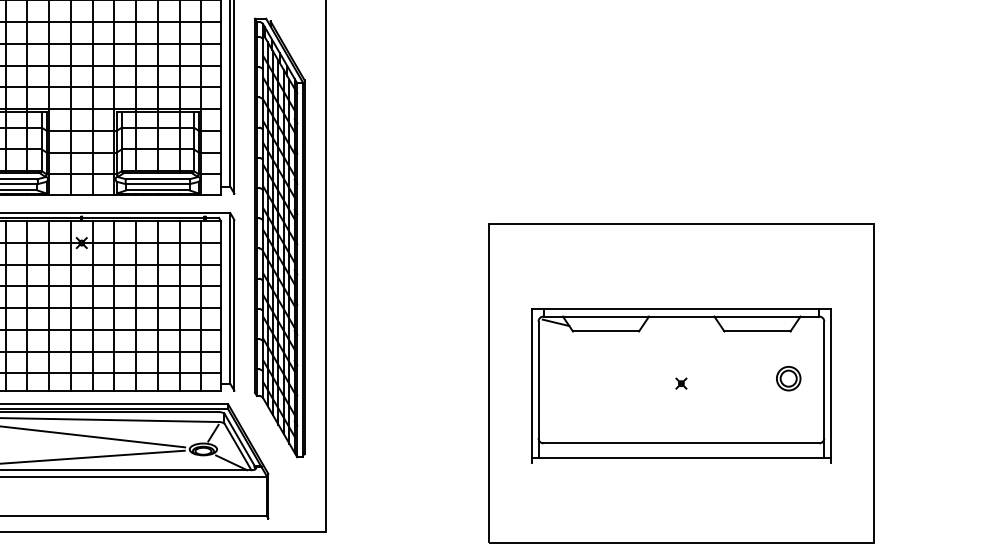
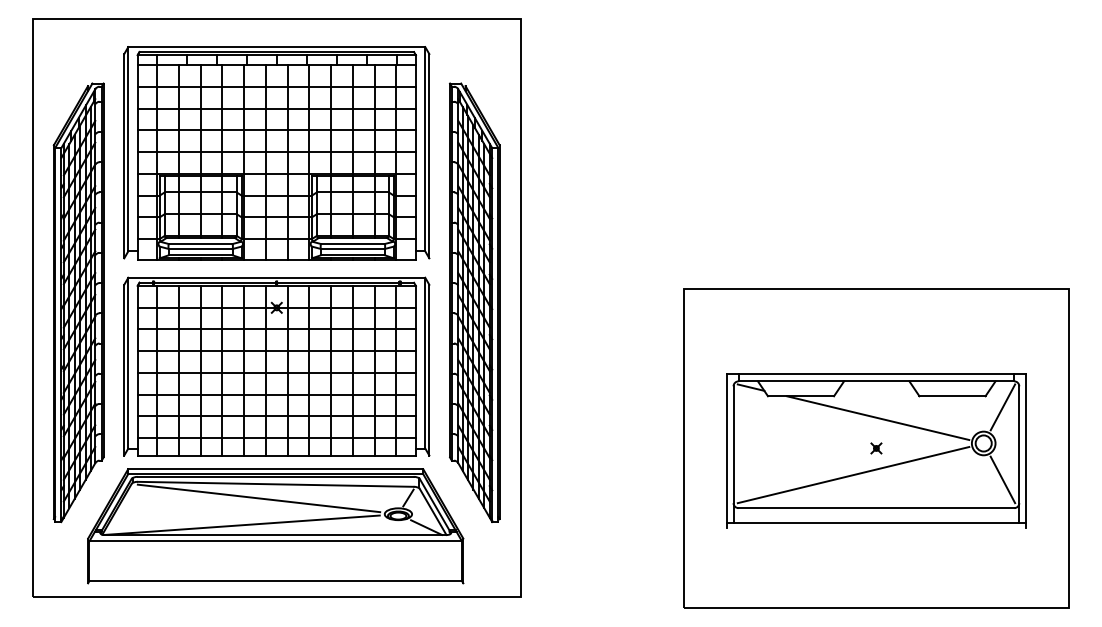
line: (807, 342) -> (1002, 407), added
line: (682, 353) -> (877, 418), added
line: (658, 410) -> (853, 475), added
line: (807, 414) -> (1002, 479), added

